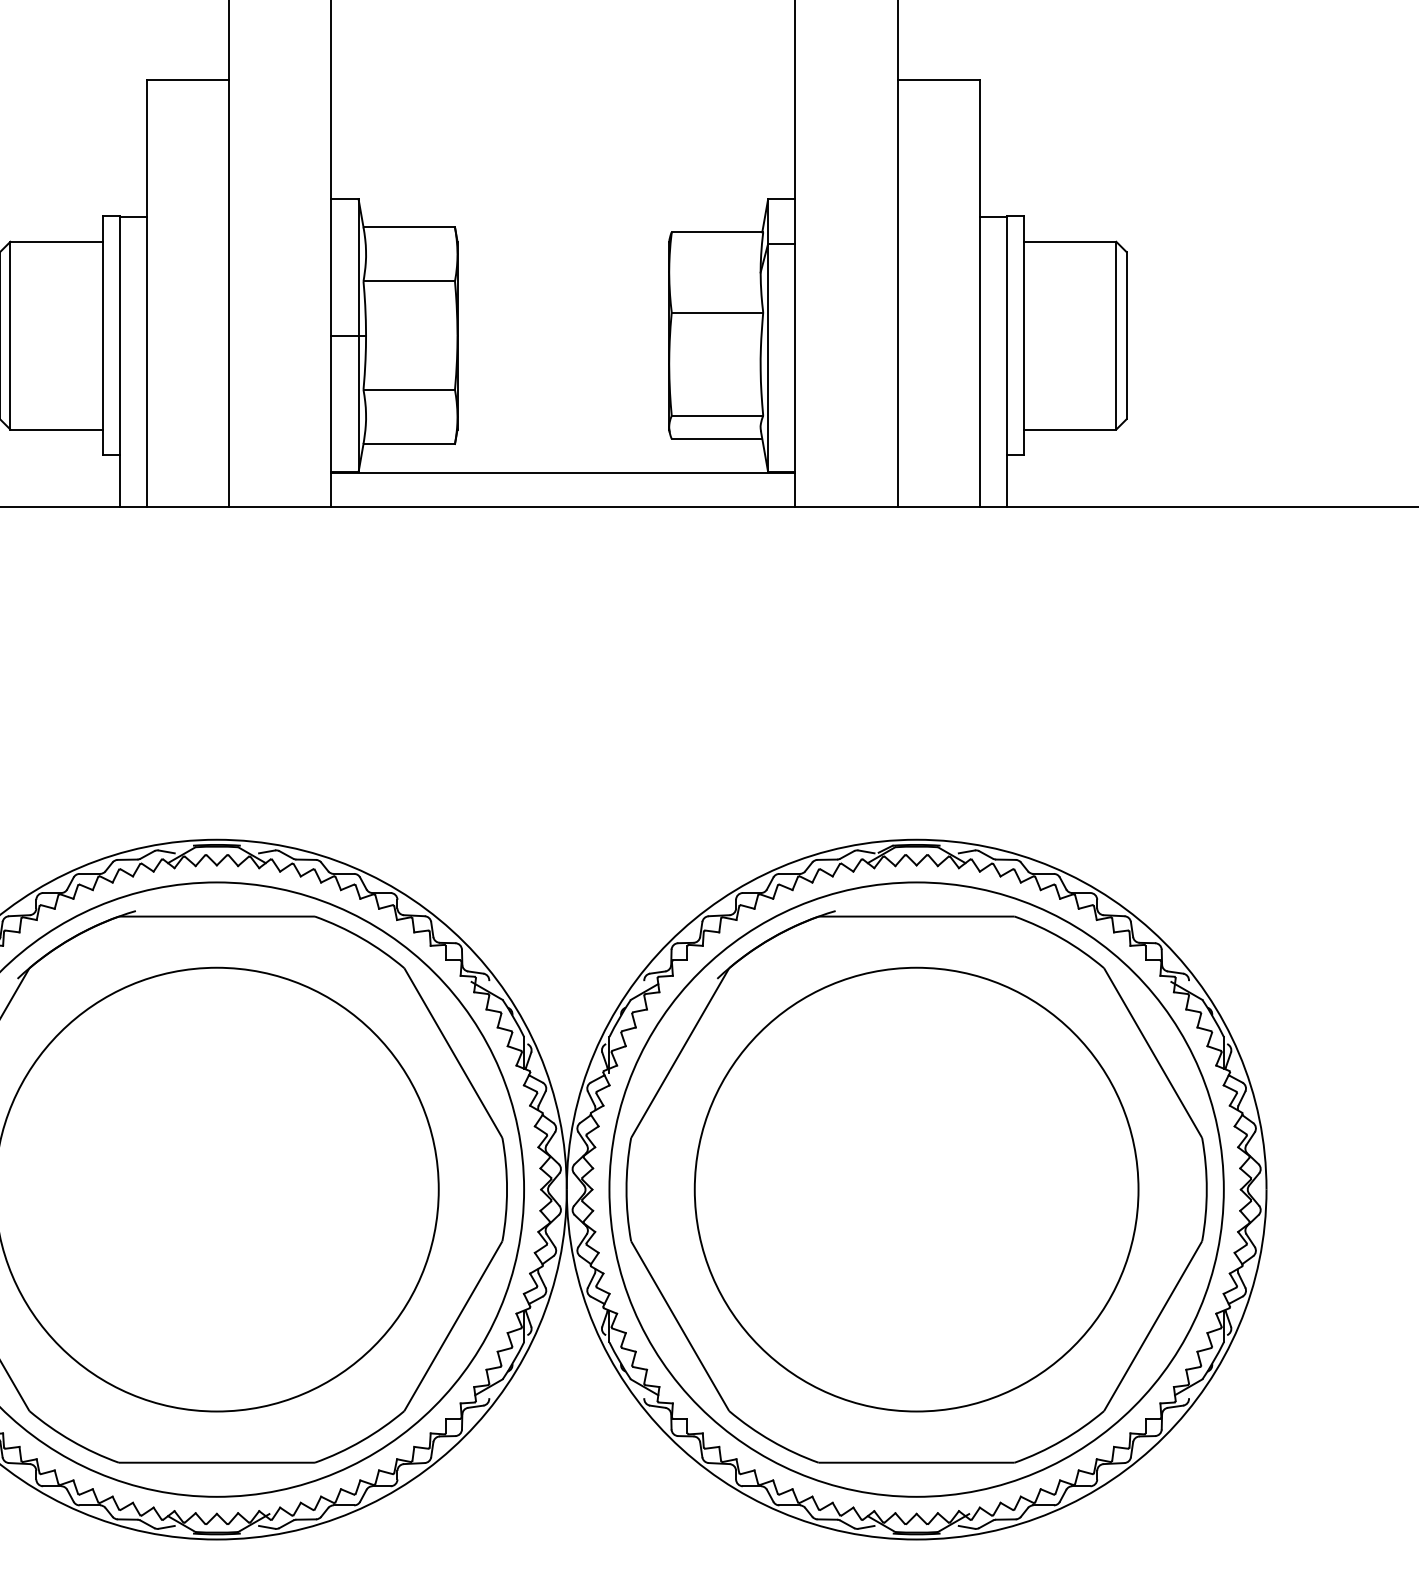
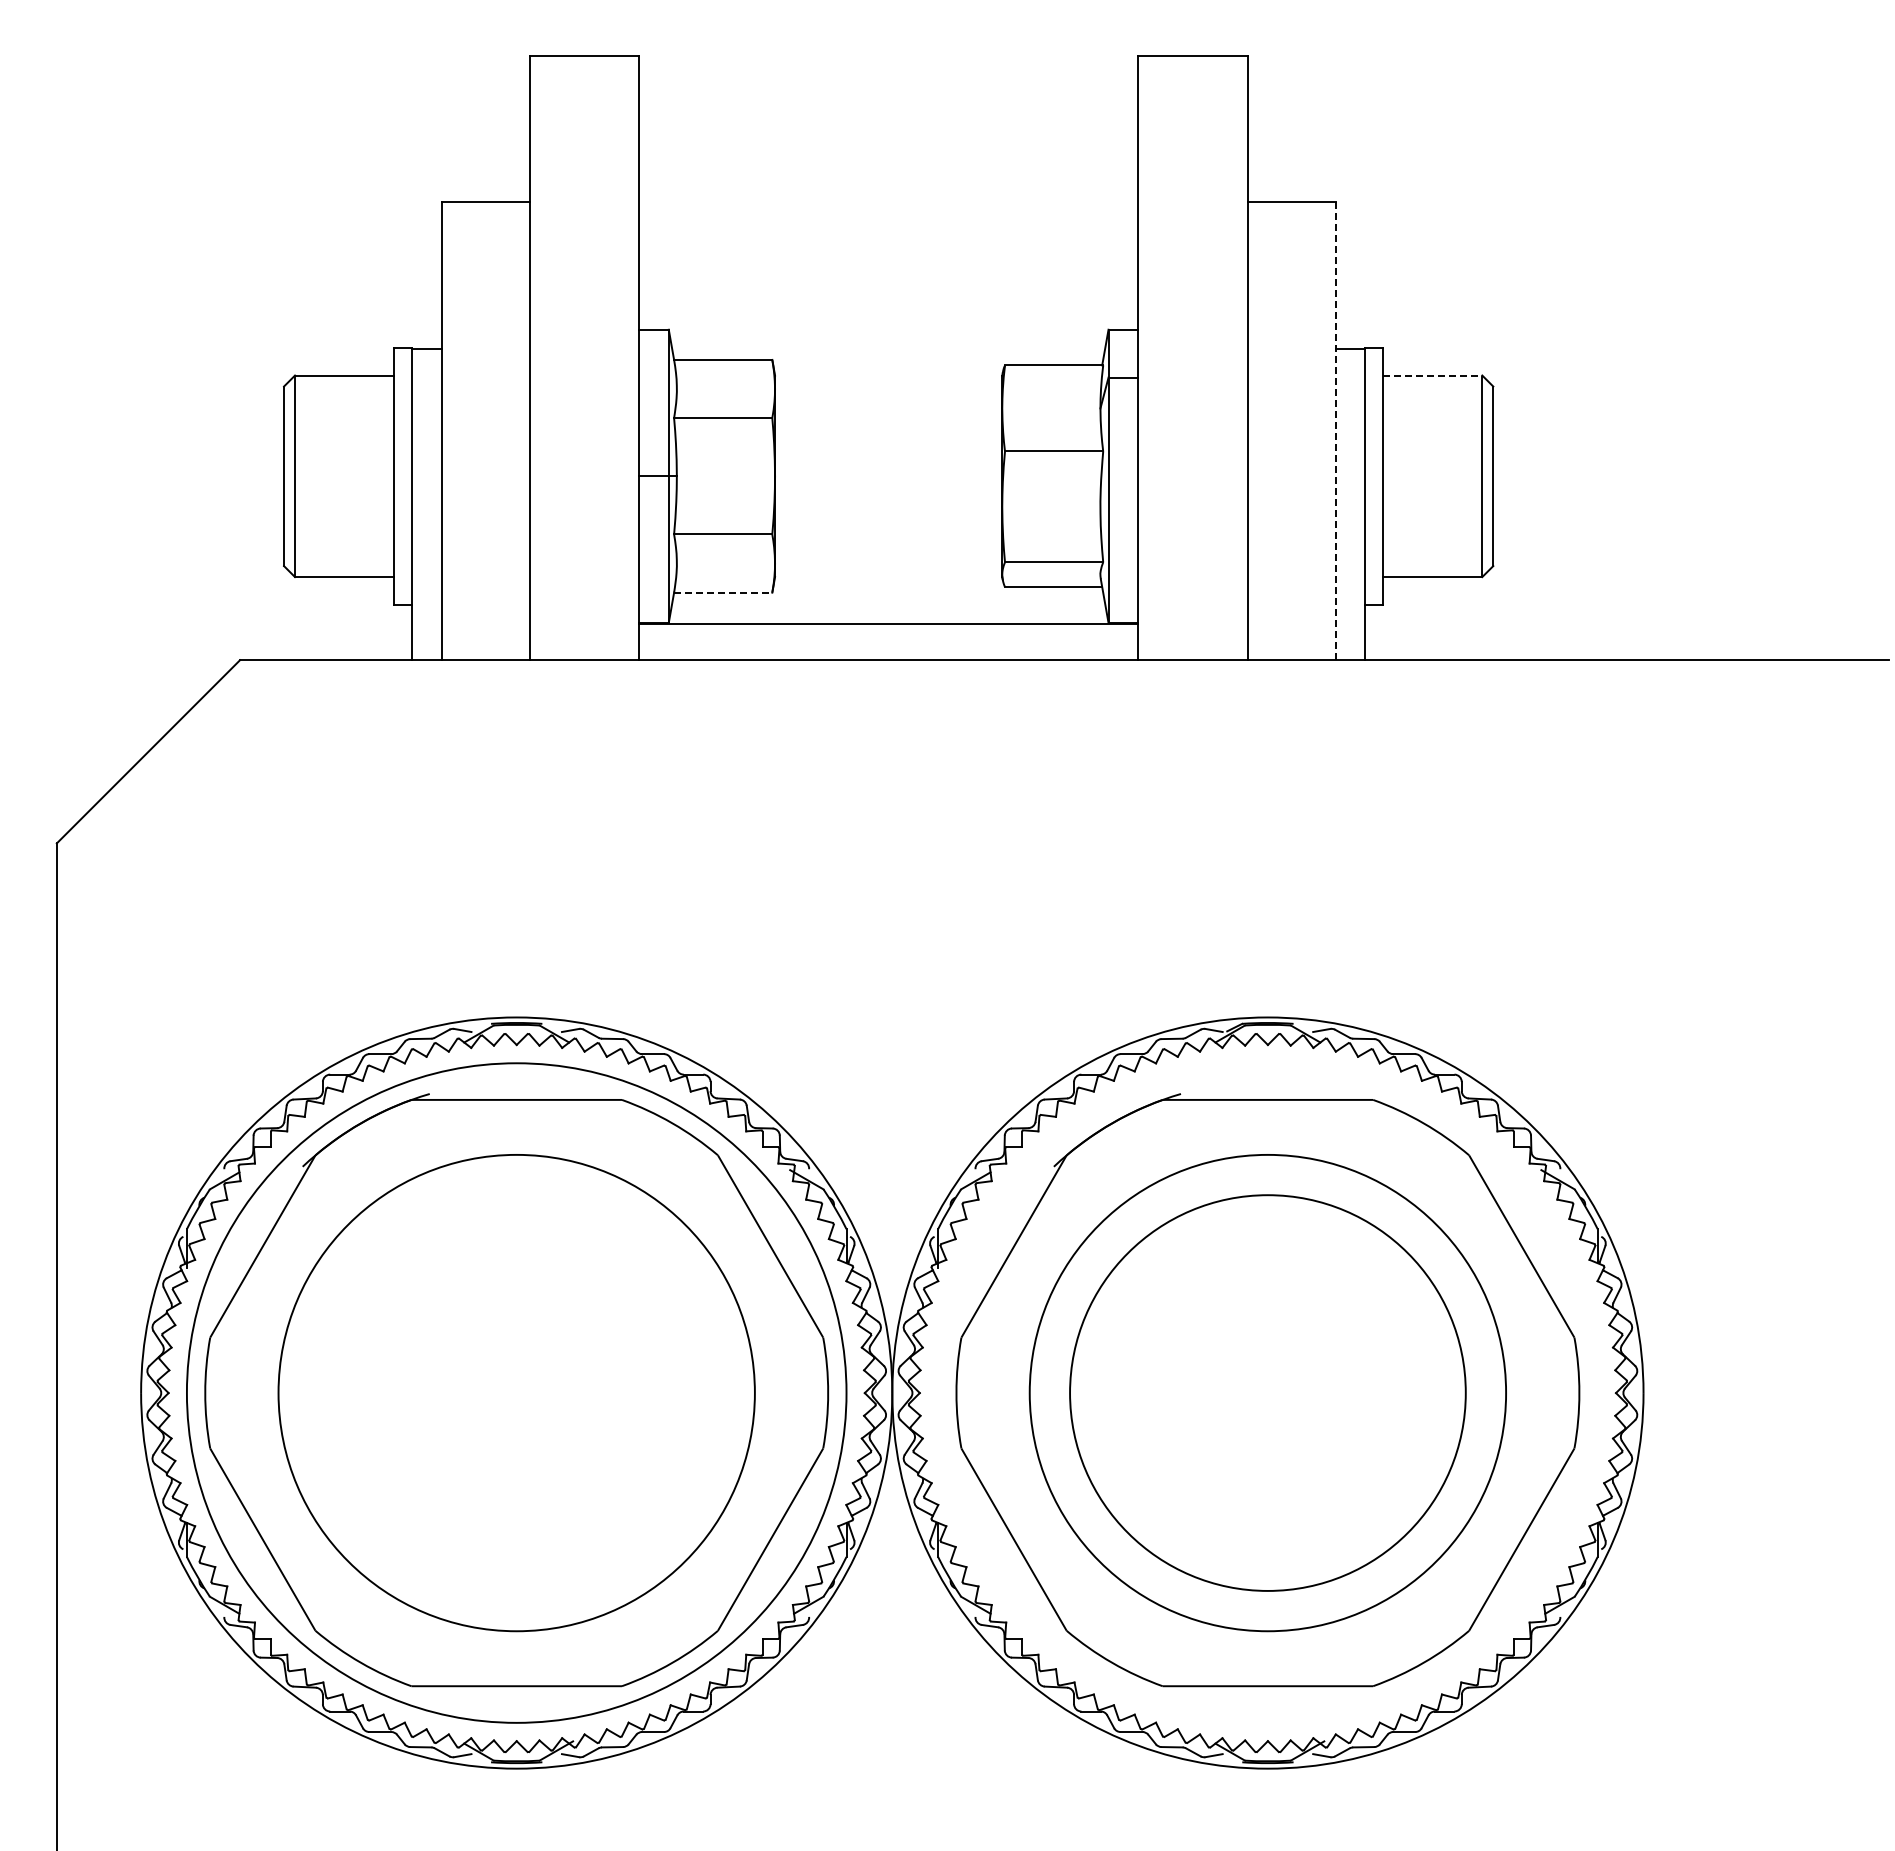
line: (1070, 241) -> (1433, 375), solid -> dashed
line: (979, 293) -> (1335, 431), solid -> dashed
line: (409, 443) -> (723, 592), solid -> dashed
circle: (916, 1189) -> (1267, 1392), size x0.6

